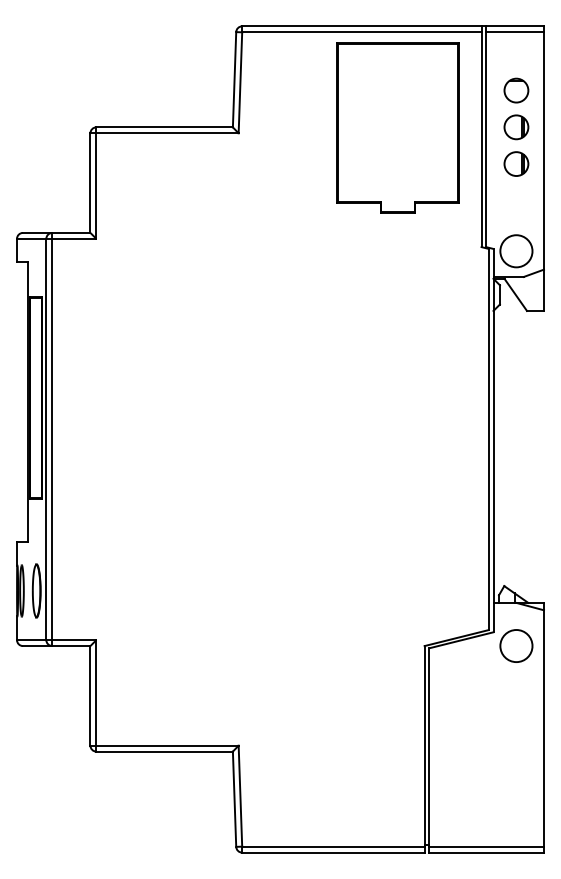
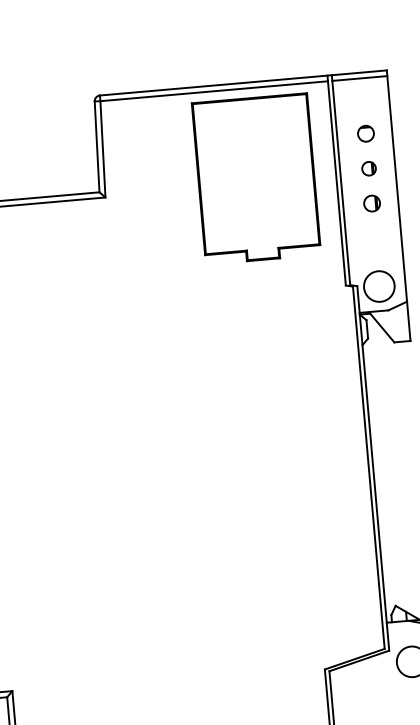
part: (516, 90) -> (366, 133), size x0.7
part: (516, 127) -> (369, 168), size x0.6
part: (516, 163) -> (372, 203), size x0.7

